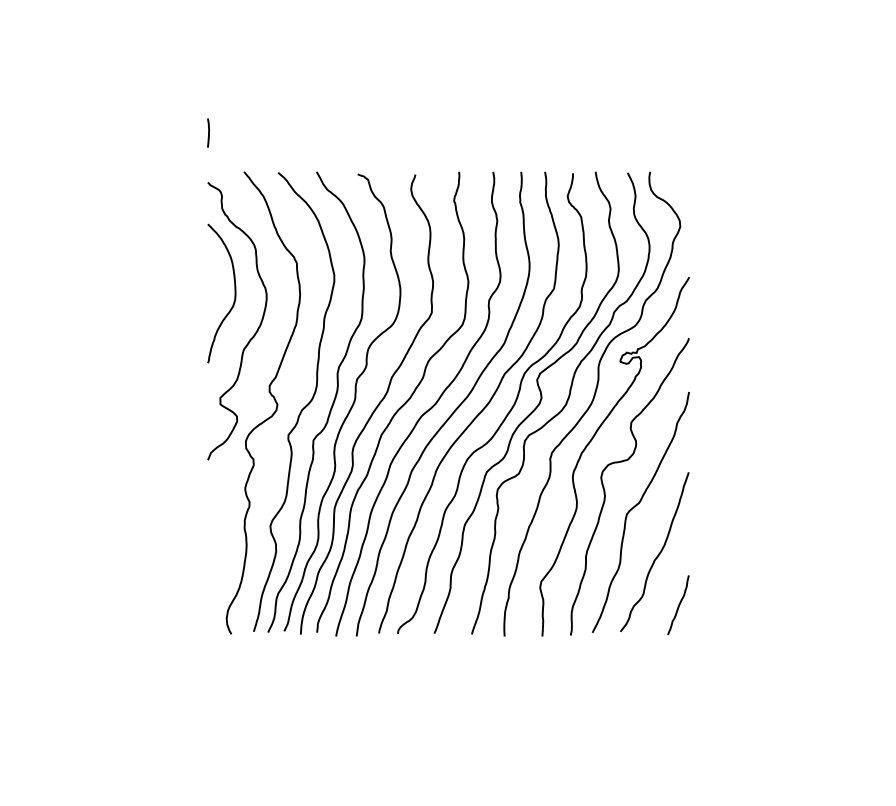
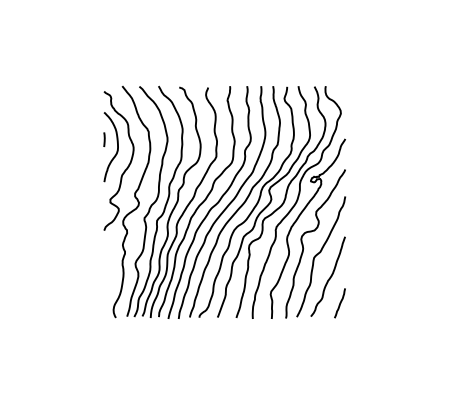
line: (208, 132) -> (104, 139), moved

